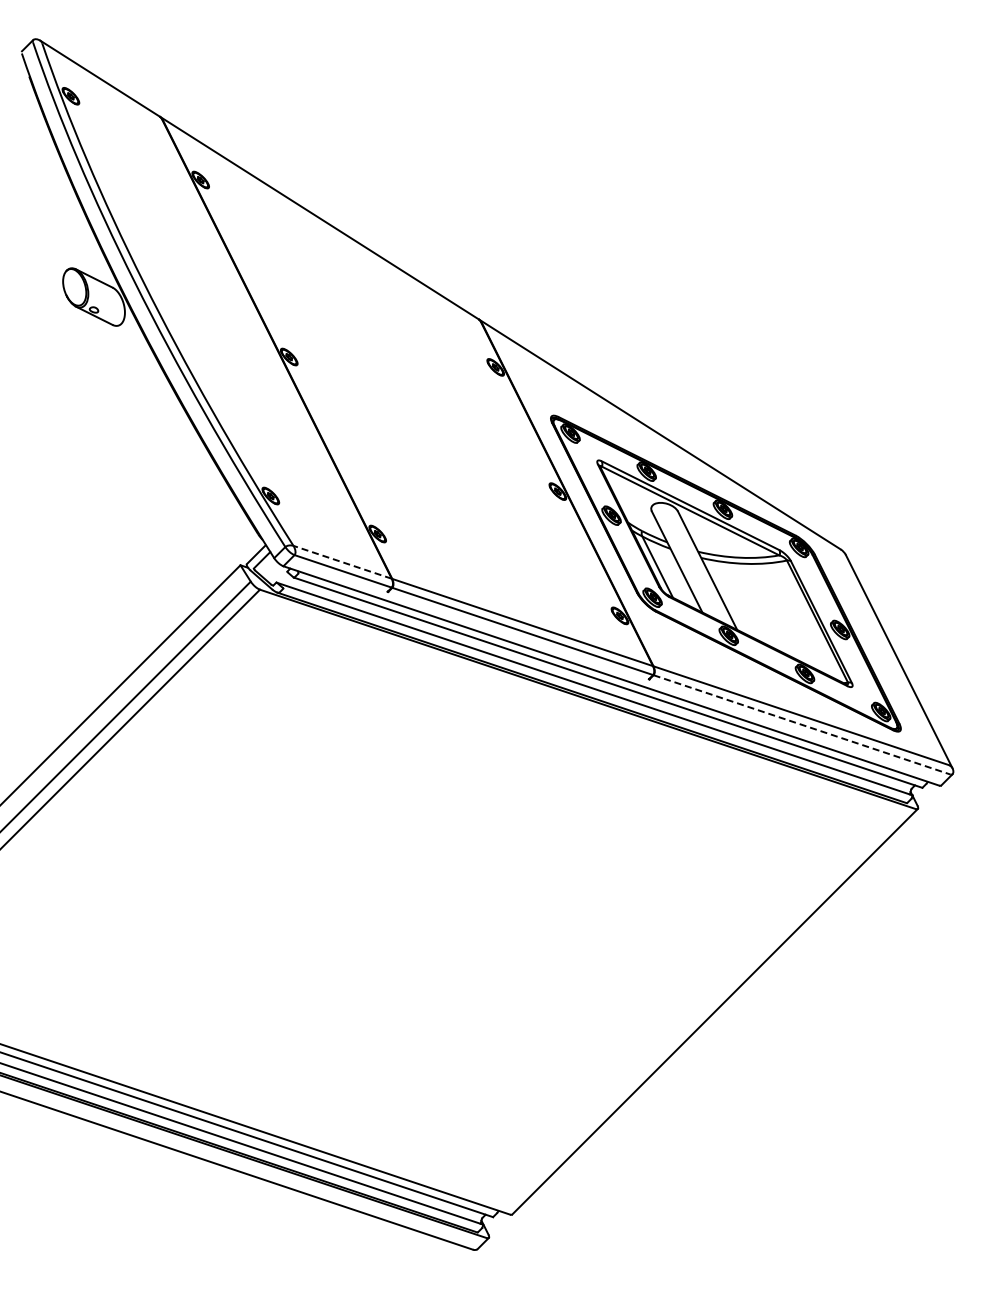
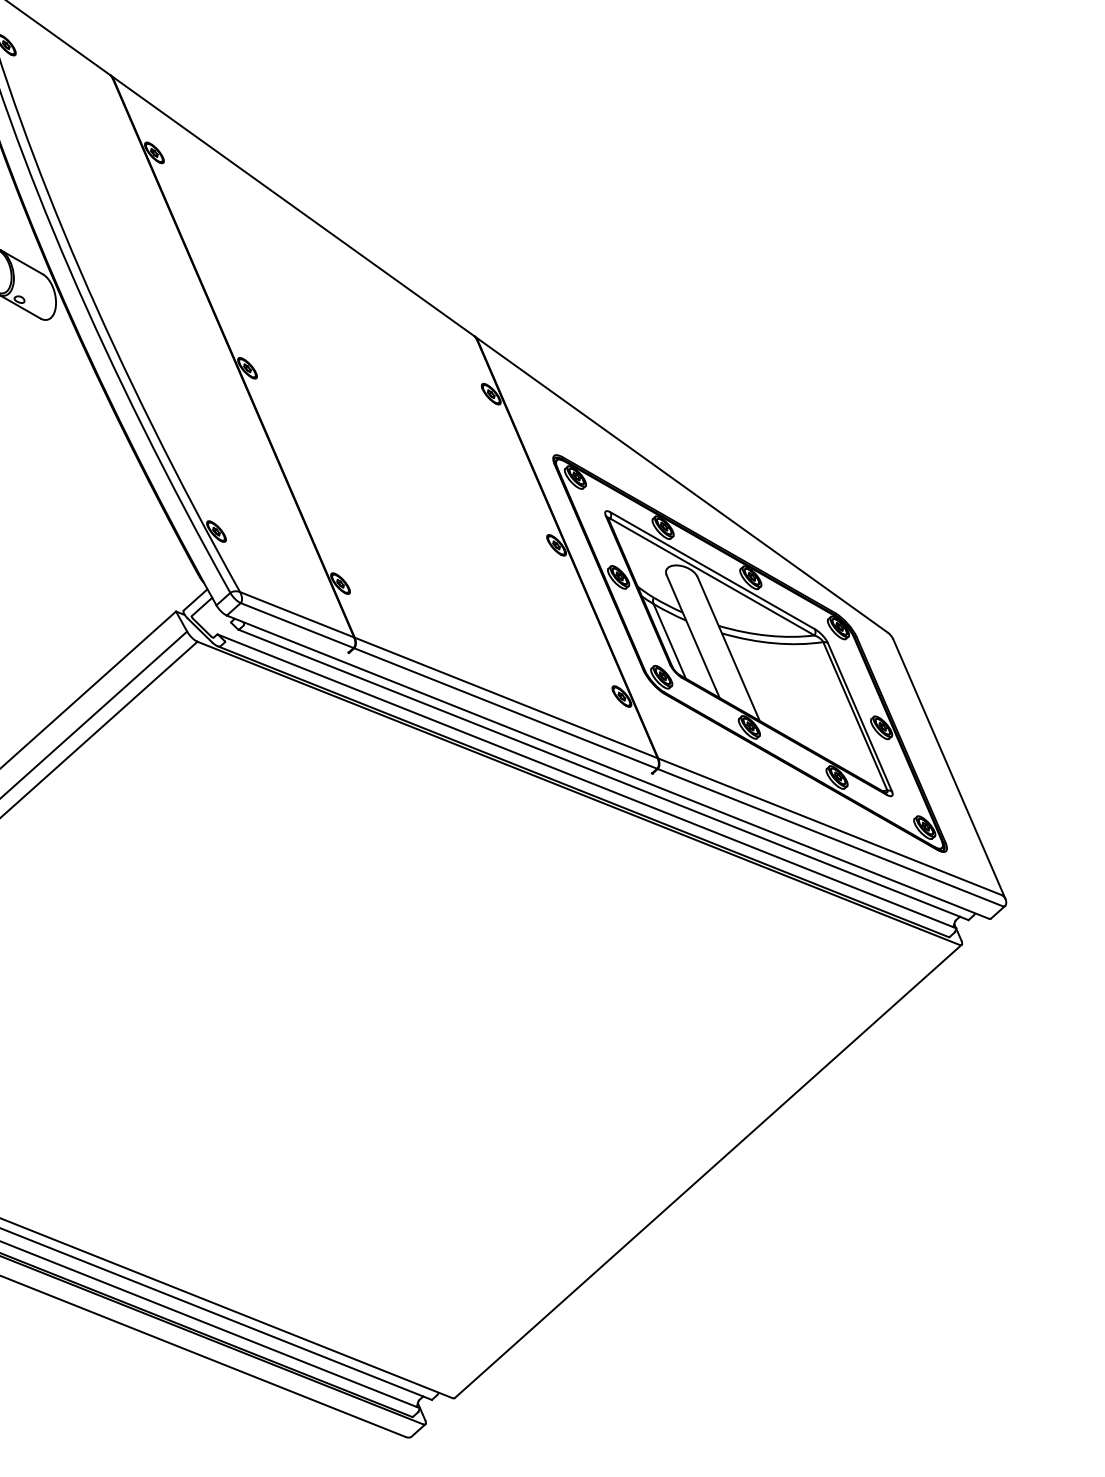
line: (342, 562) -> (296, 614), dashed -> solid
line: (802, 725) -> (830, 838), dashed -> solid

